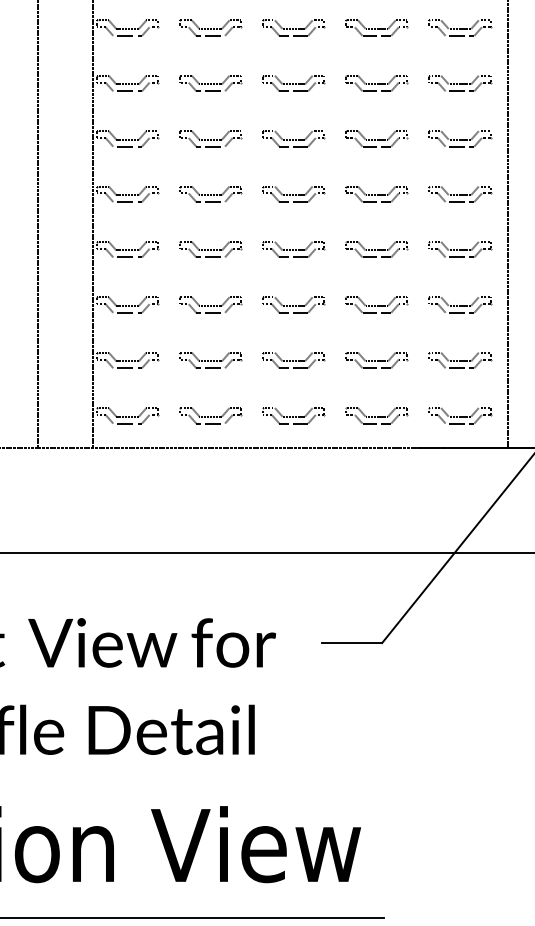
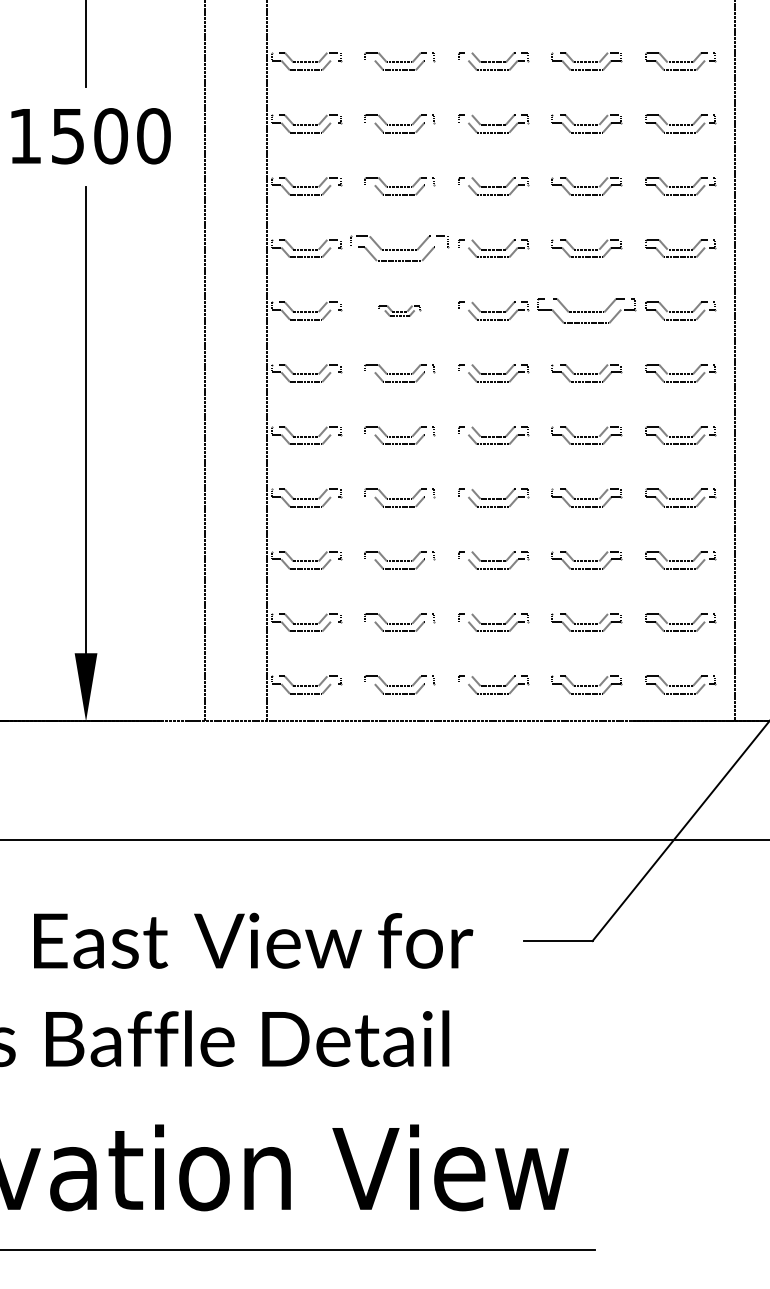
part: (210, 28) -> (399, 248), size x1.4
part: (210, 83) -> (399, 310), size x0.6
part: (376, 83) -> (586, 310), size x1.4

